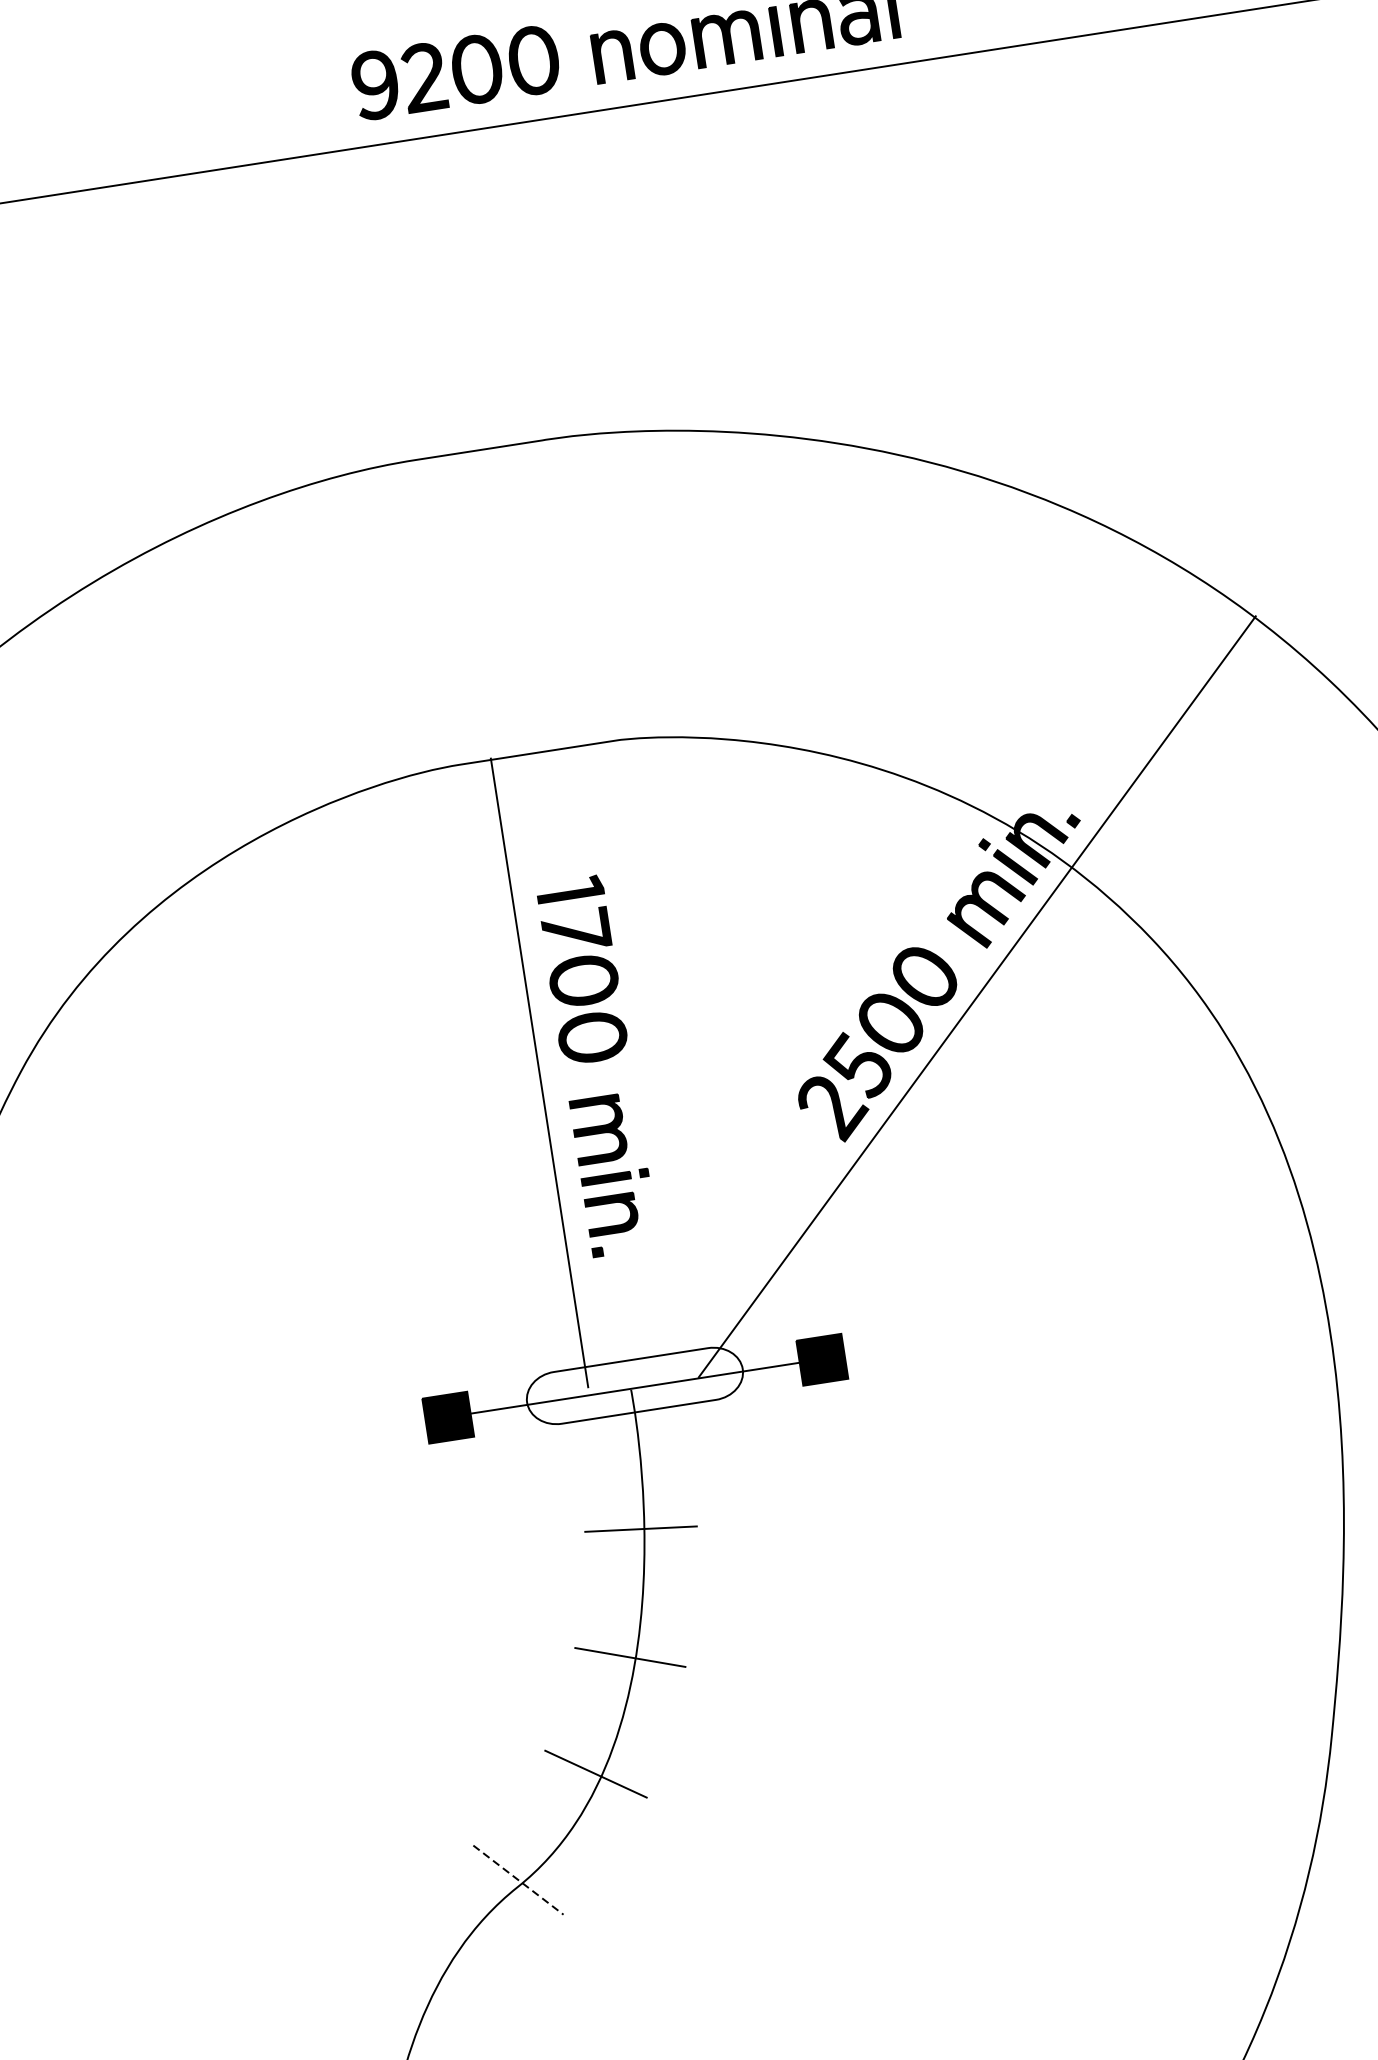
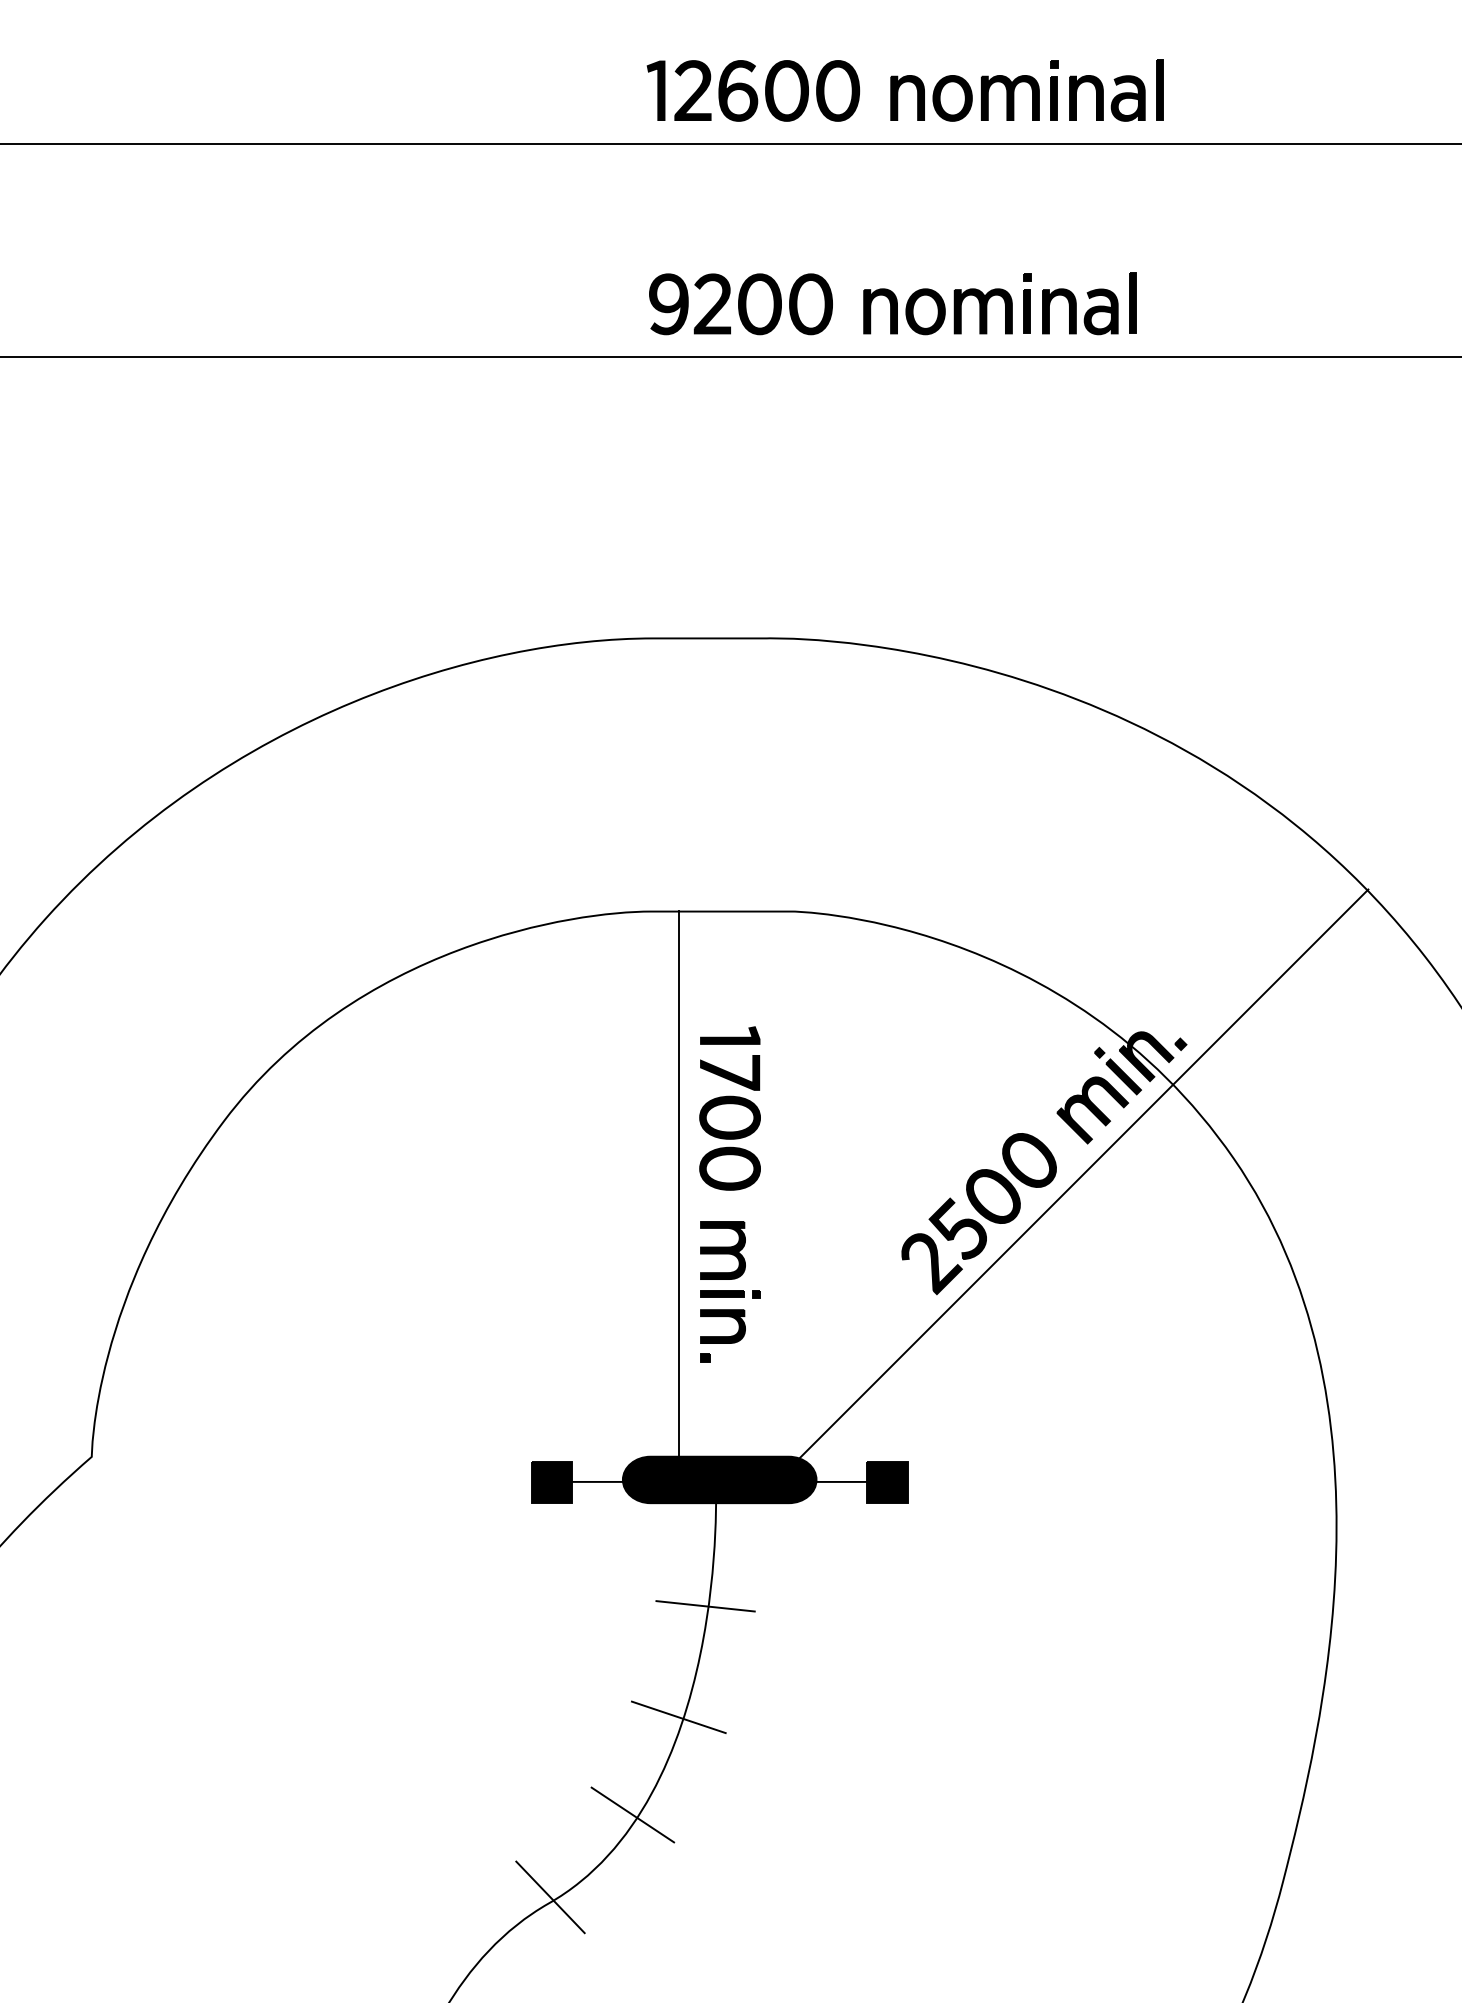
fill: (634, 1385) -> (719, 1479), added
line: (518, 1880) -> (550, 1897), dashed -> solid

